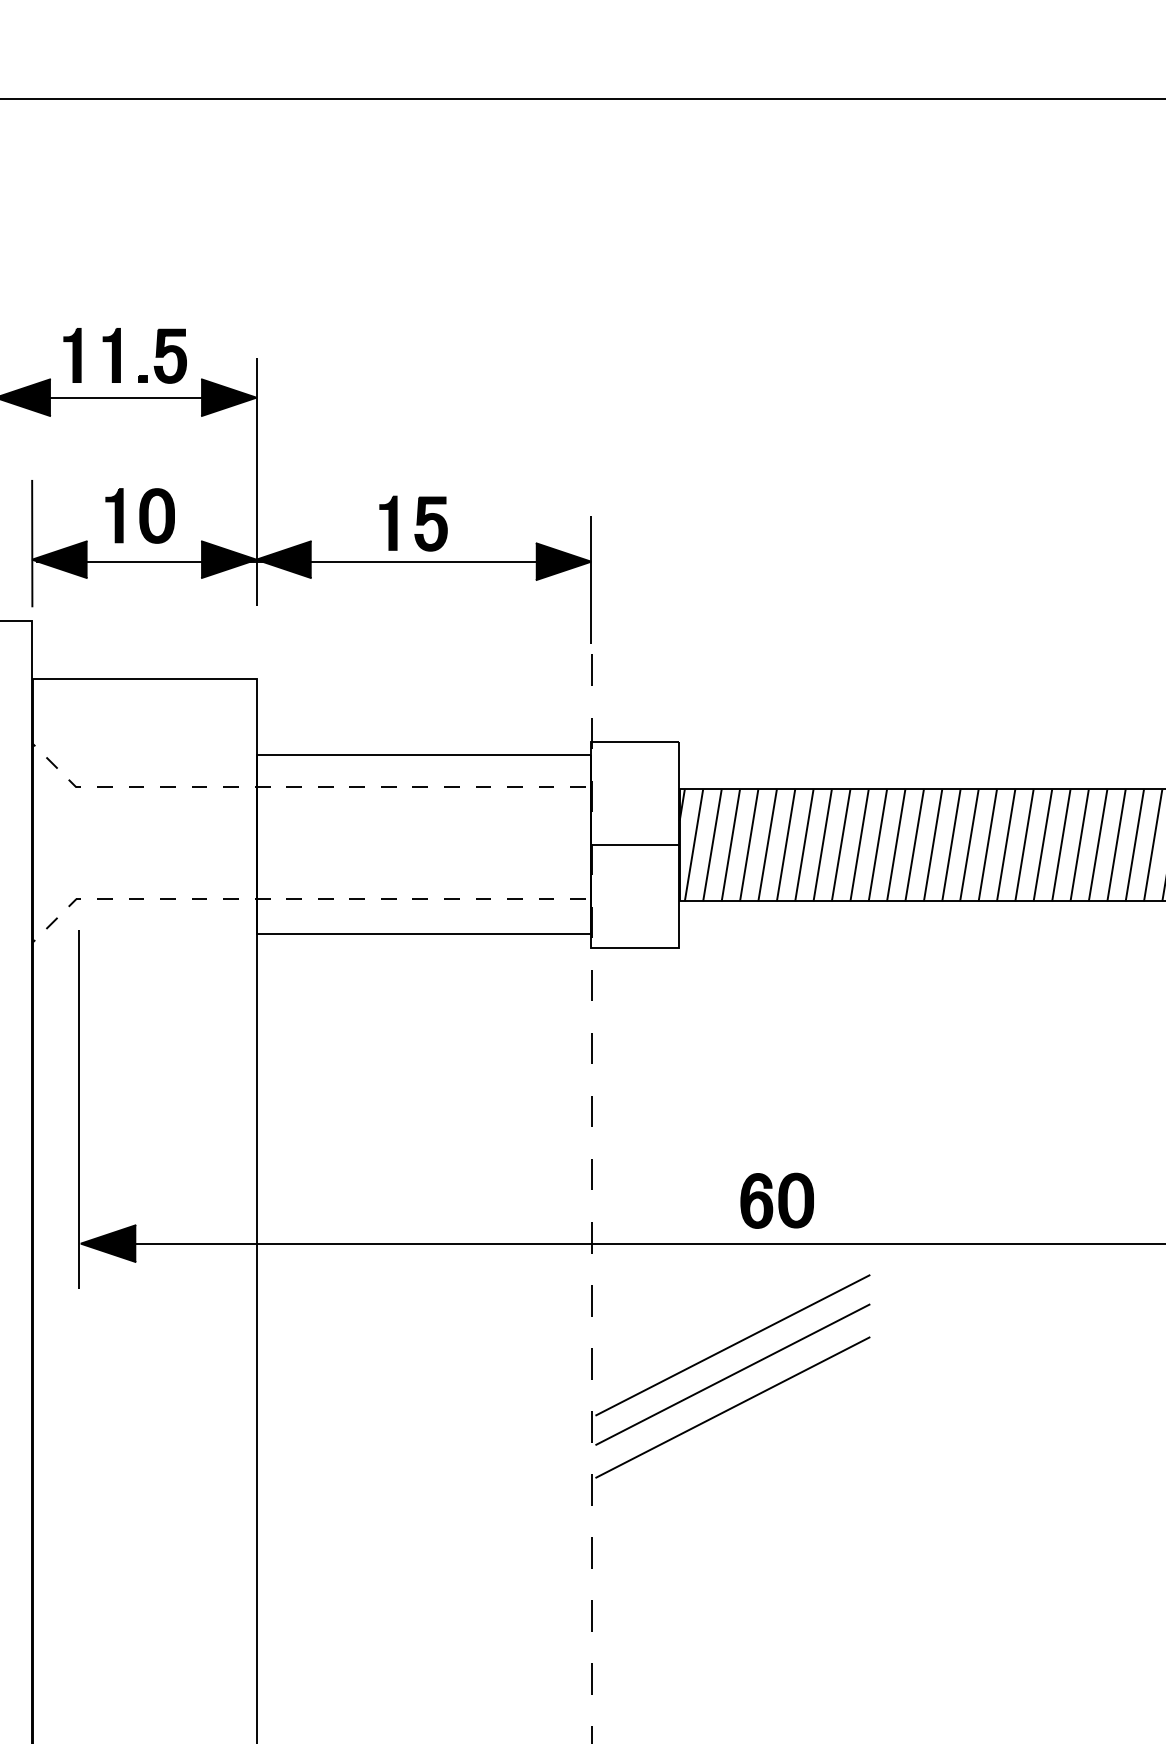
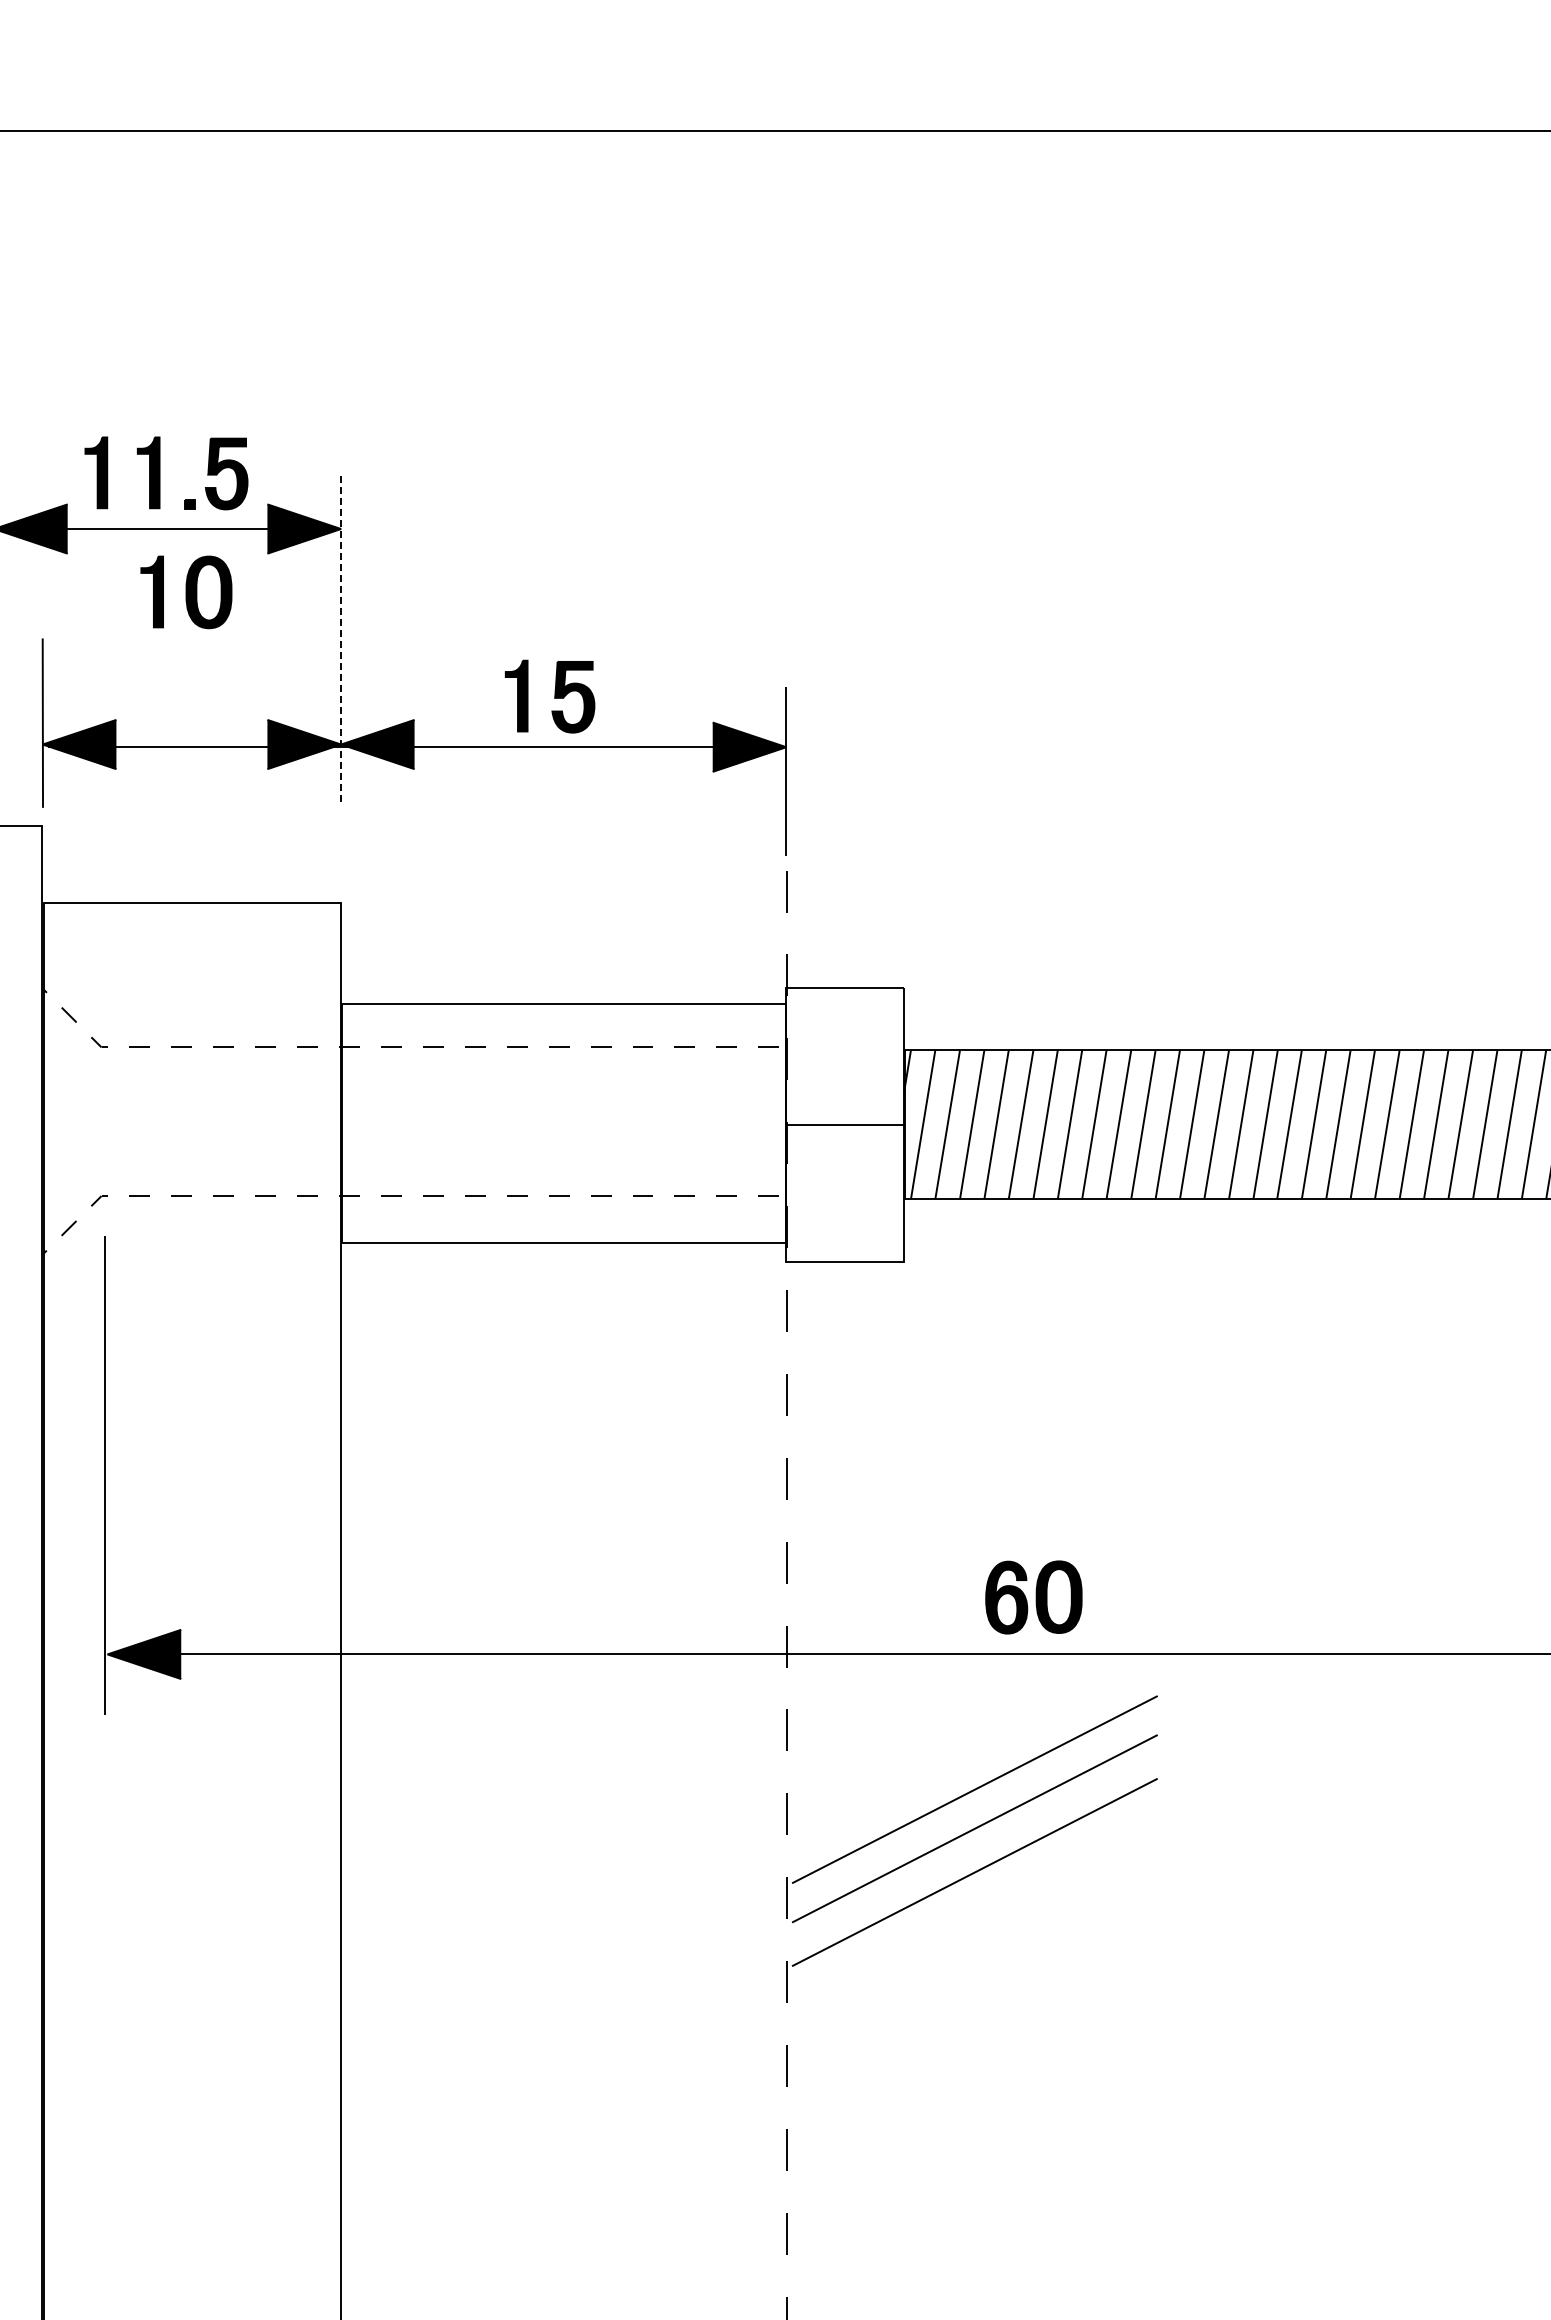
line: (256, 482) -> (341, 641), solid -> dashed
part: (140, 516) -> (186, 592), moved

